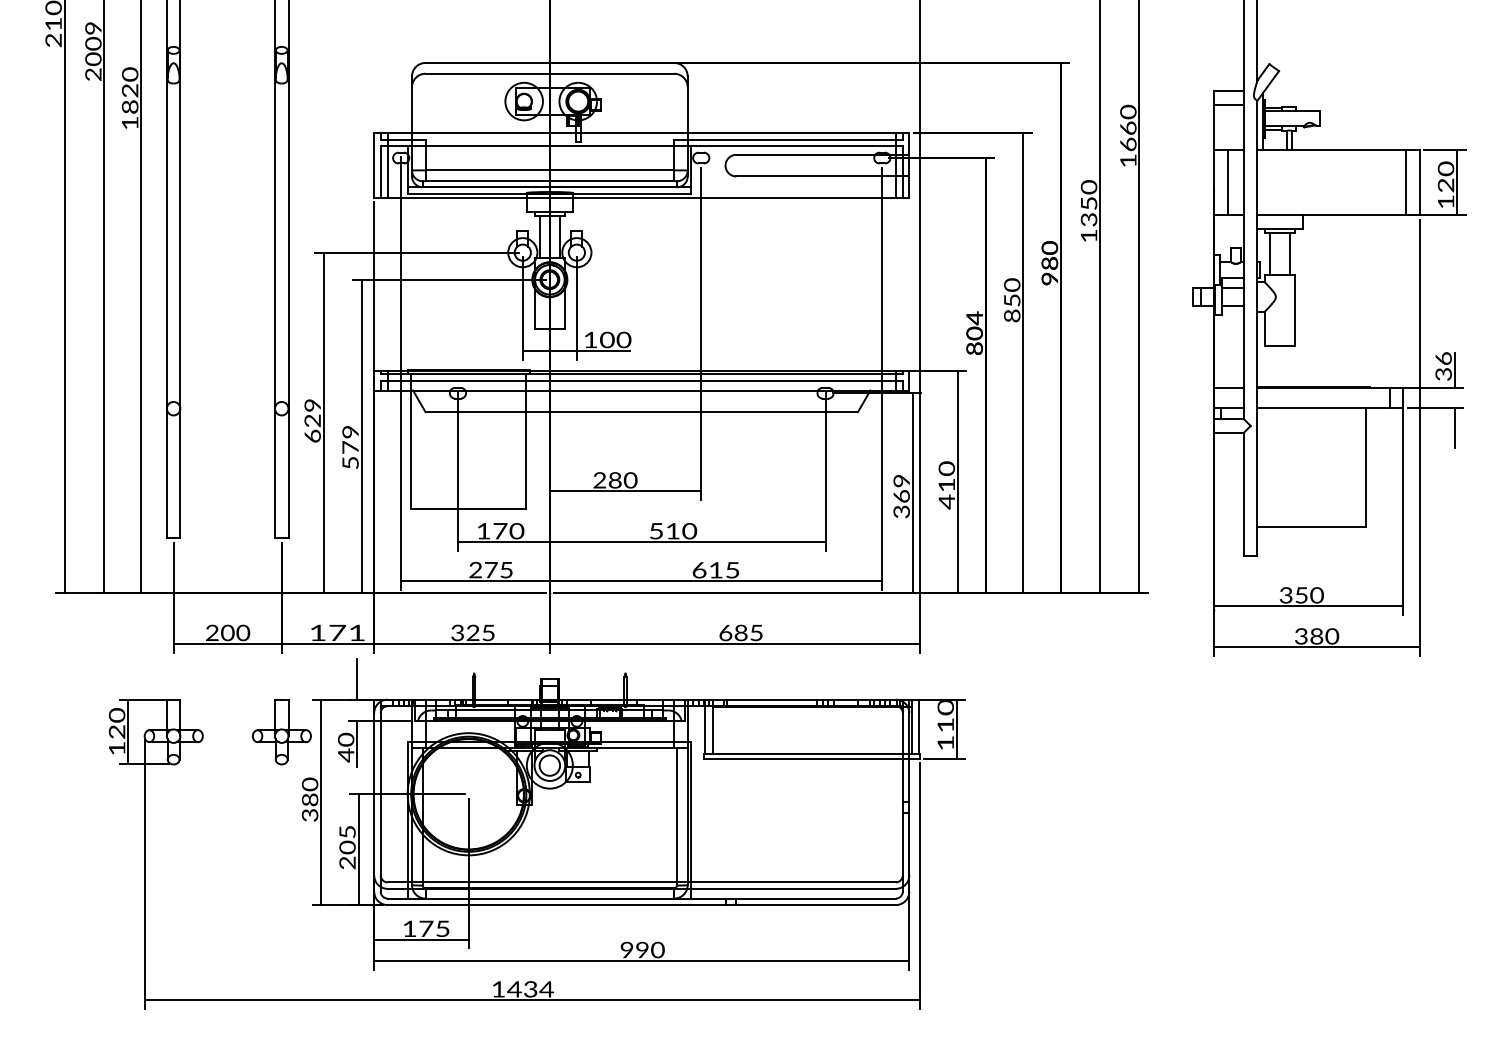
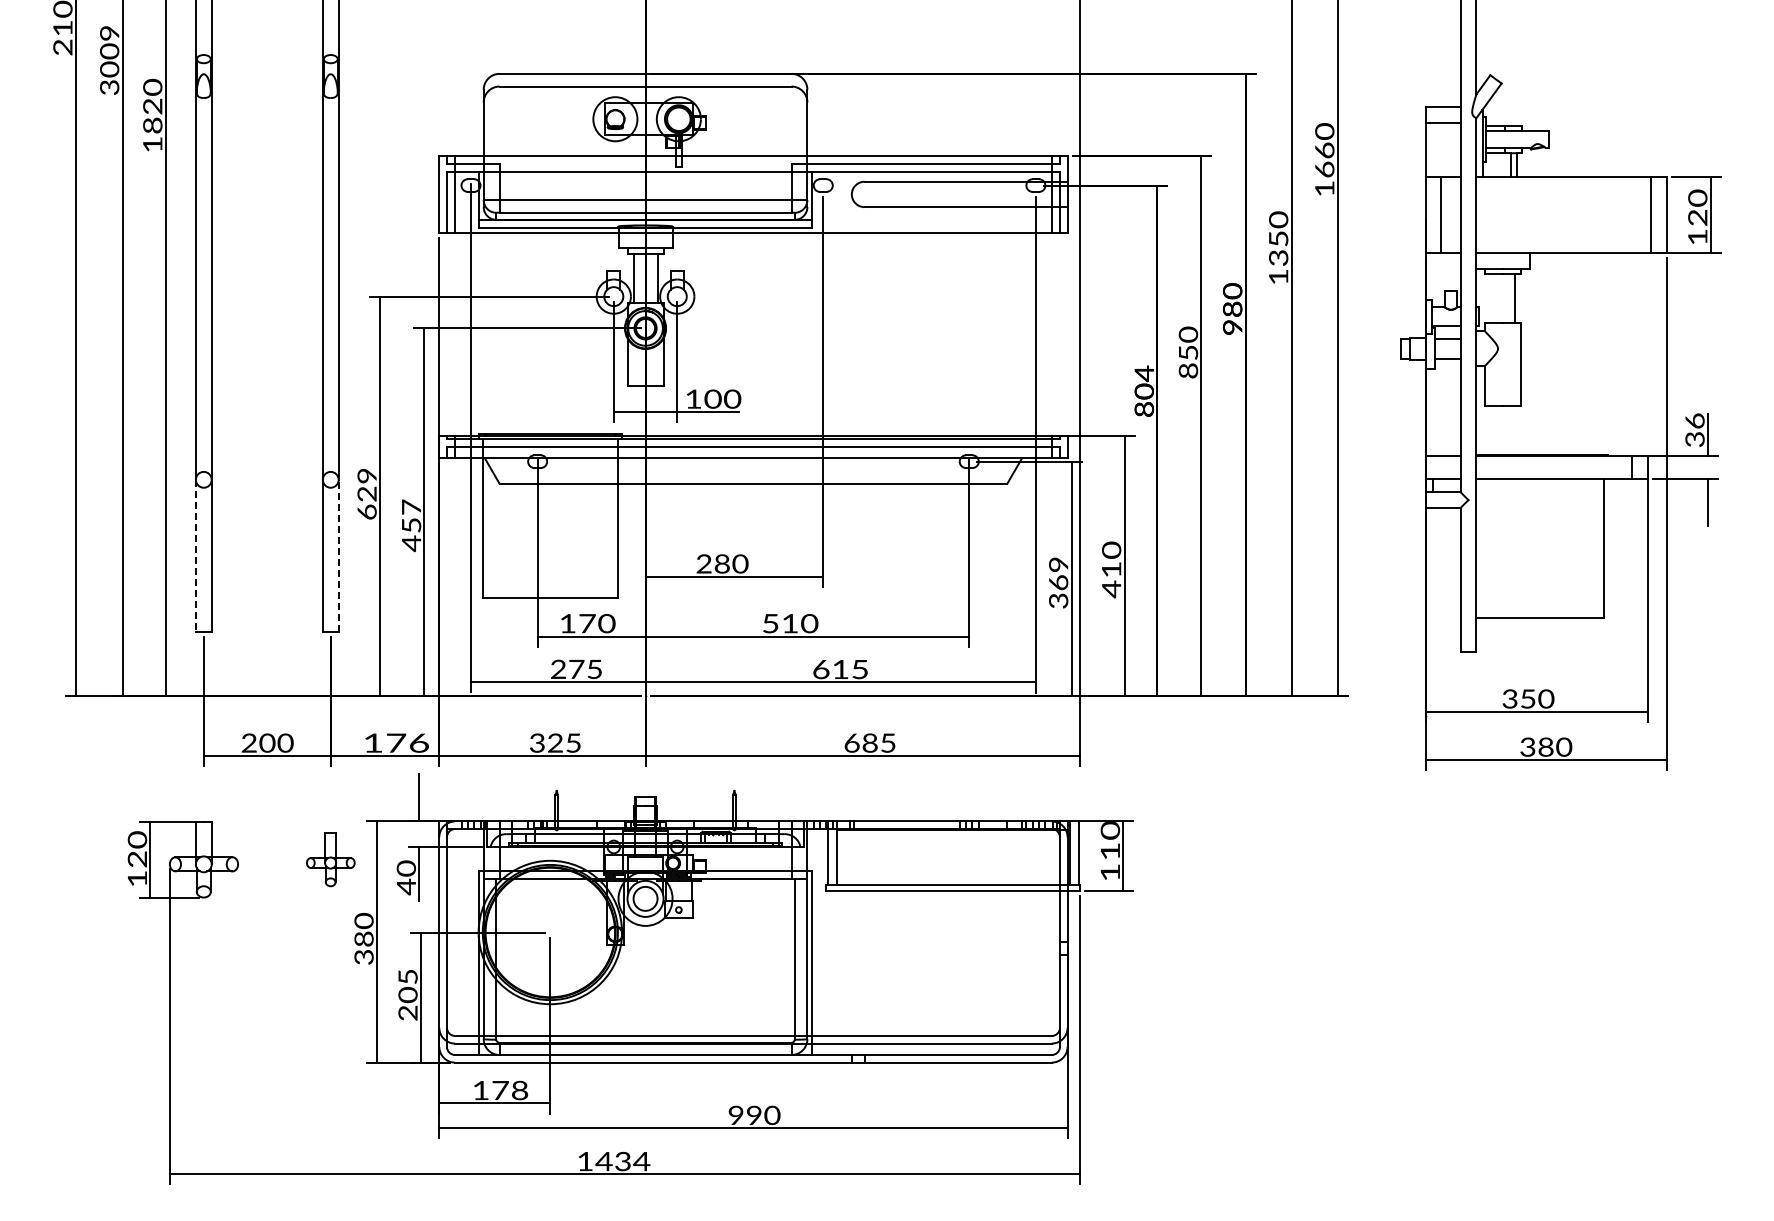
text: (95, 74) -> (111, 87), 2009 -> 3009
line: (1269, 254) -> (1490, 298), removed
text: (350, 447) -> (411, 525), 579 -> 457
line: (288, 473) -> (338, 555), solid -> dashed
line: (166, 474) -> (195, 556), solid -> dashed
text: (357, 632) -> (419, 742), 171 -> 176
part: (281, 732) -> (330, 859), size x0.7
text: (443, 928) -> (520, 1090), 175 -> 178

